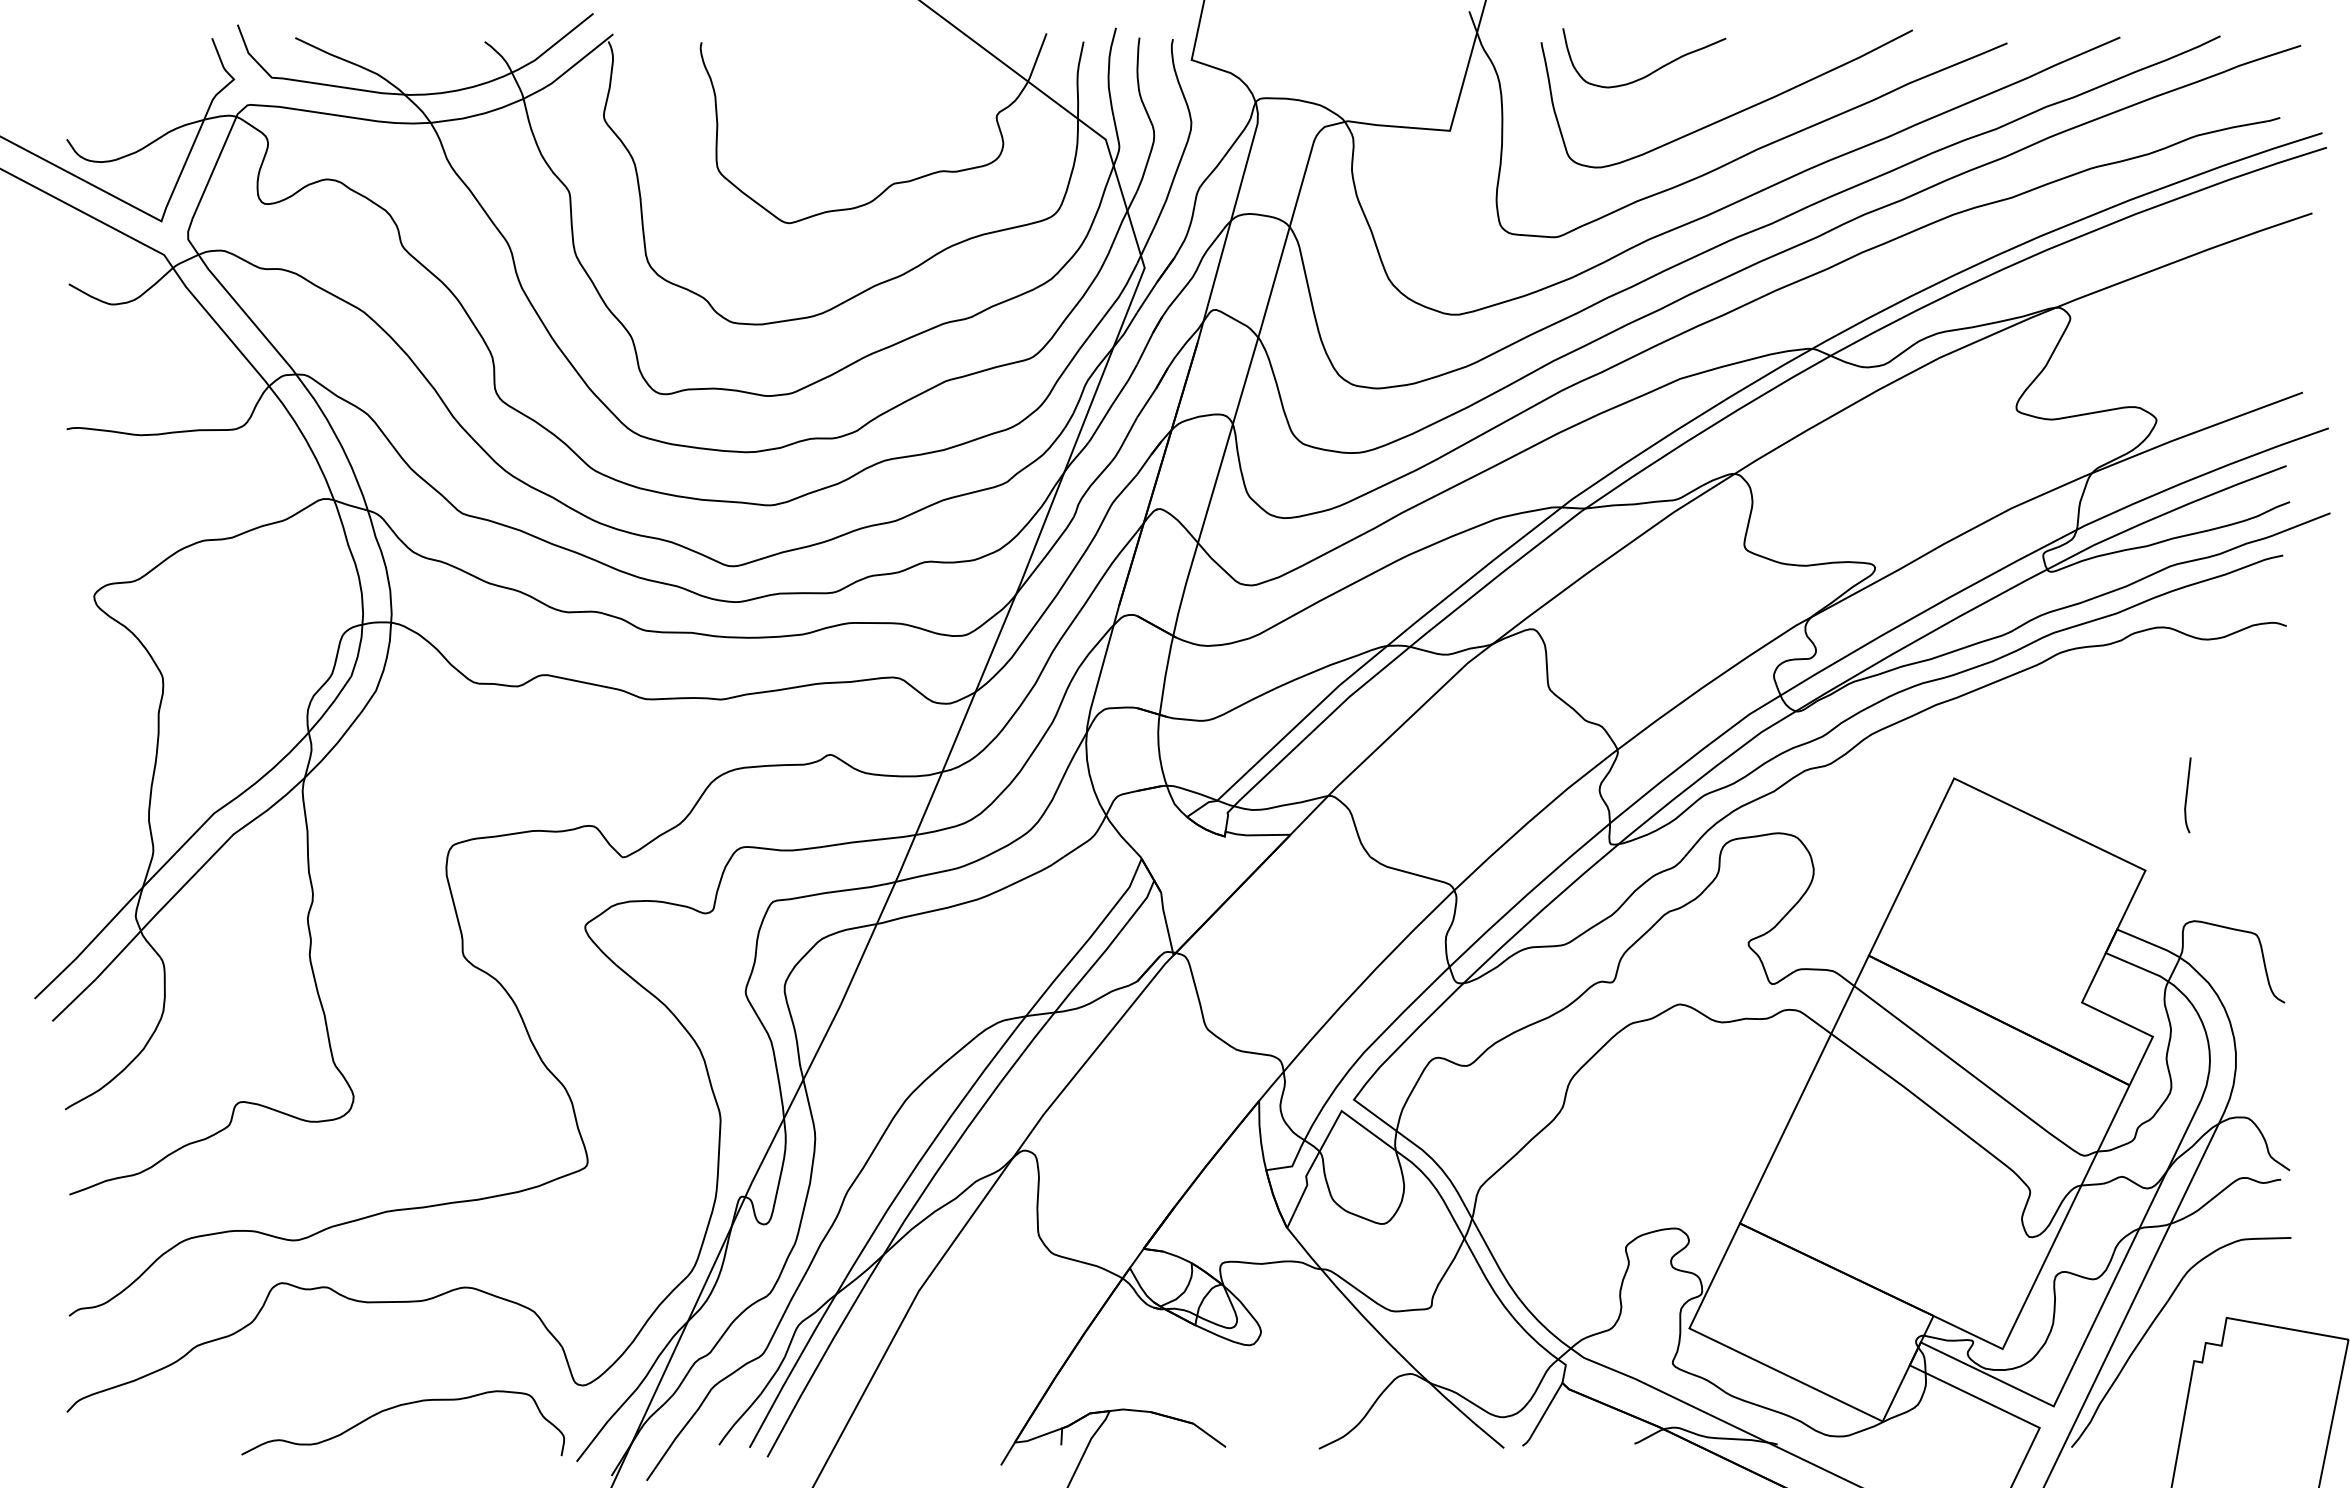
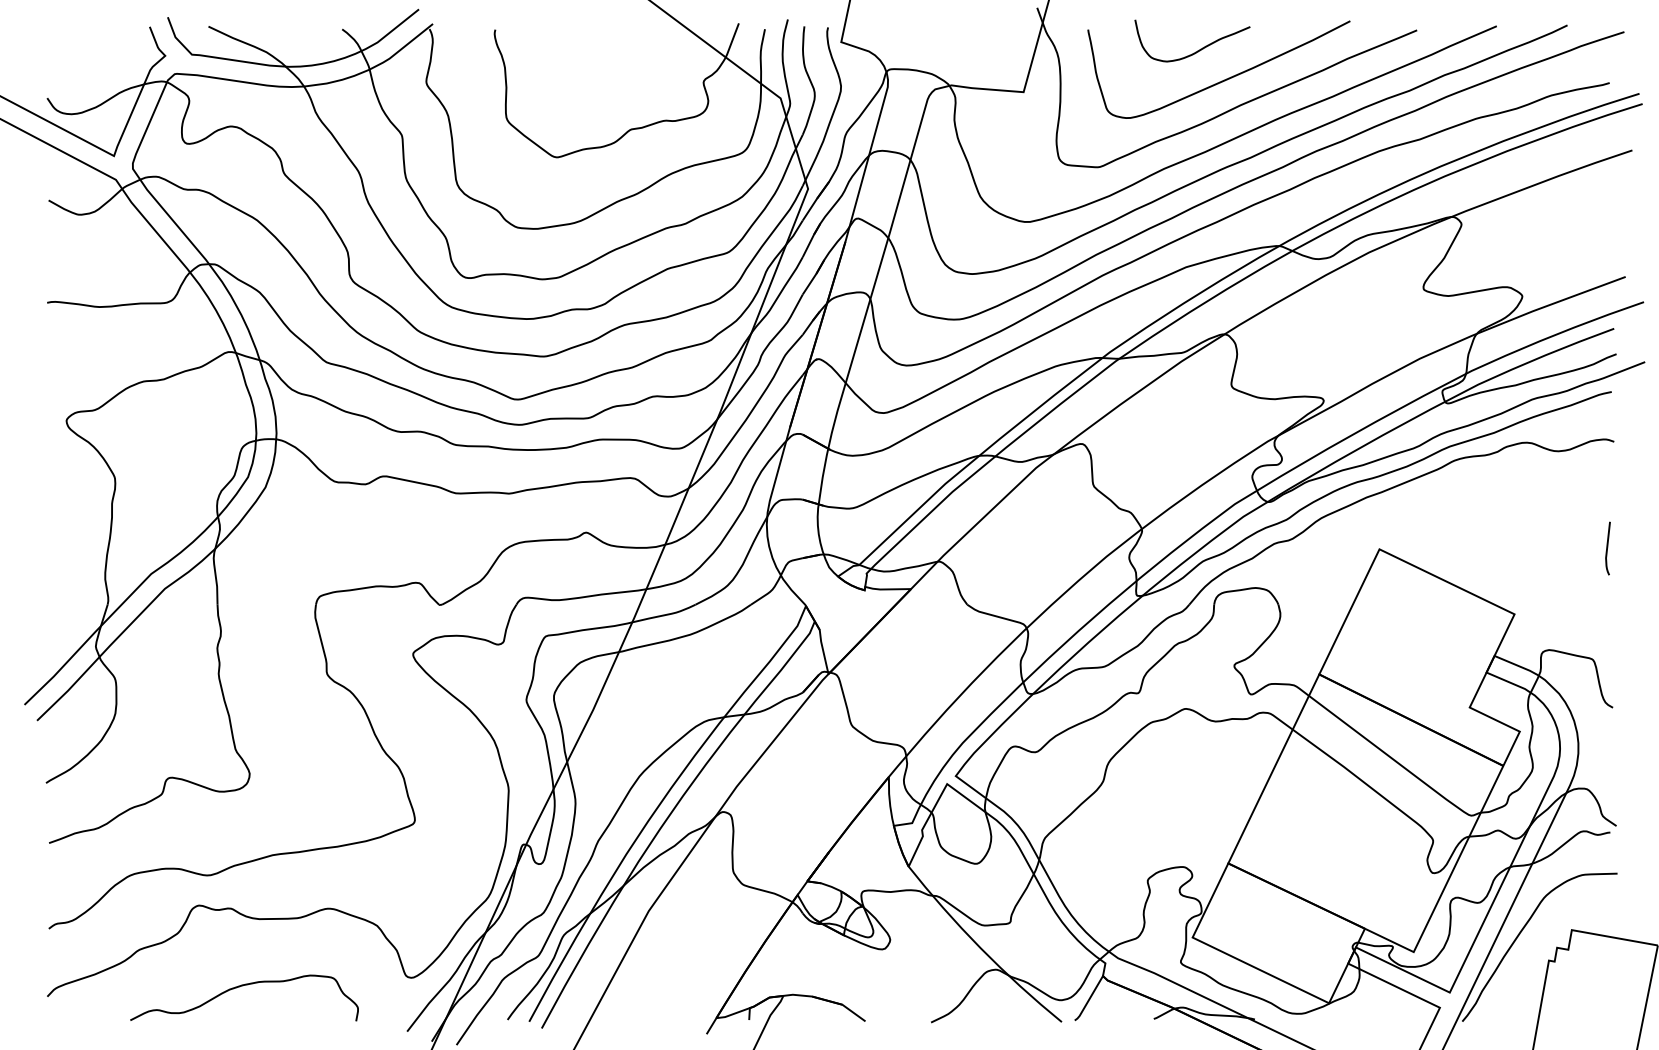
curve: (1652, 71) -> (1198, 50), moved
curve: (2187, 795) -> (1607, 548), moved
curve: (397, 1407) -> (240, 987), moved

